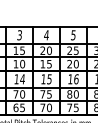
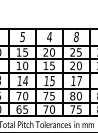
text: (19, 33) -> (22, 35), 3 -> 5
text: (73, 35) -> (76, 37), 5 -> 8
text: (76, 78) -> (79, 80), 16 -> 17

